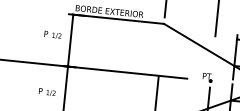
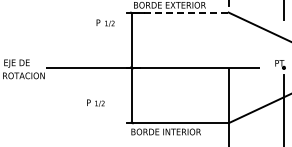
line: (118, 19) -> (180, 12), solid -> dashed
text: (52, 34) -> (105, 22), moved
text: (47, 91) -> (95, 102), moved

